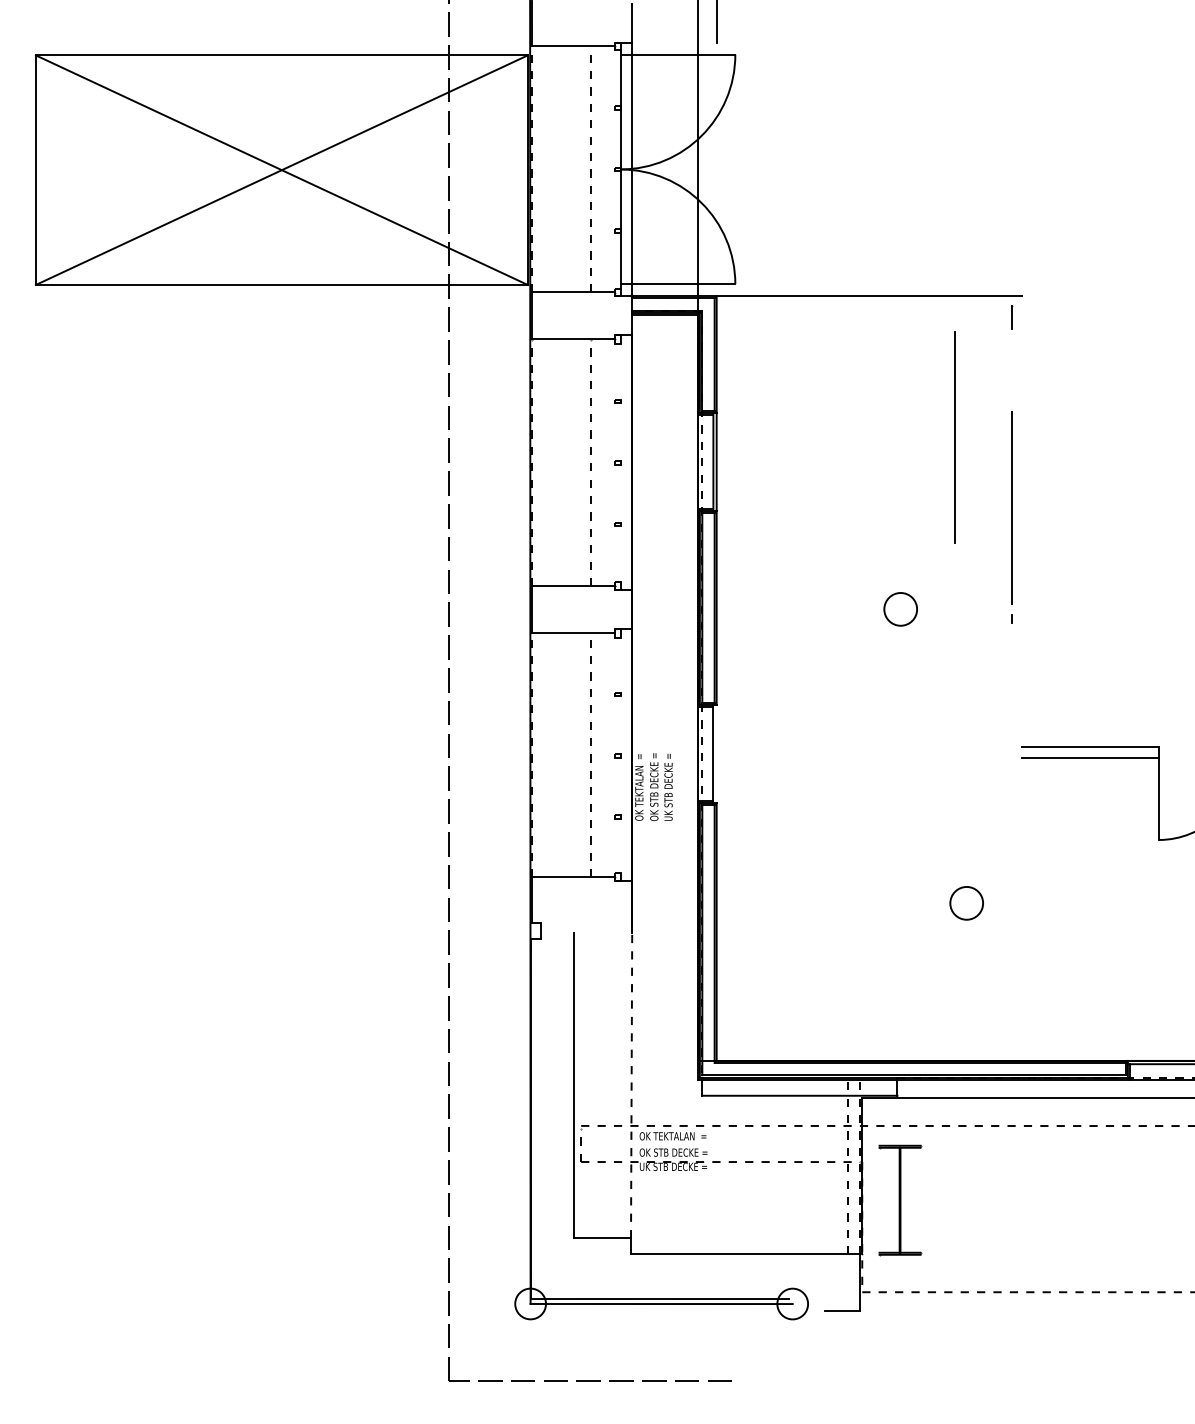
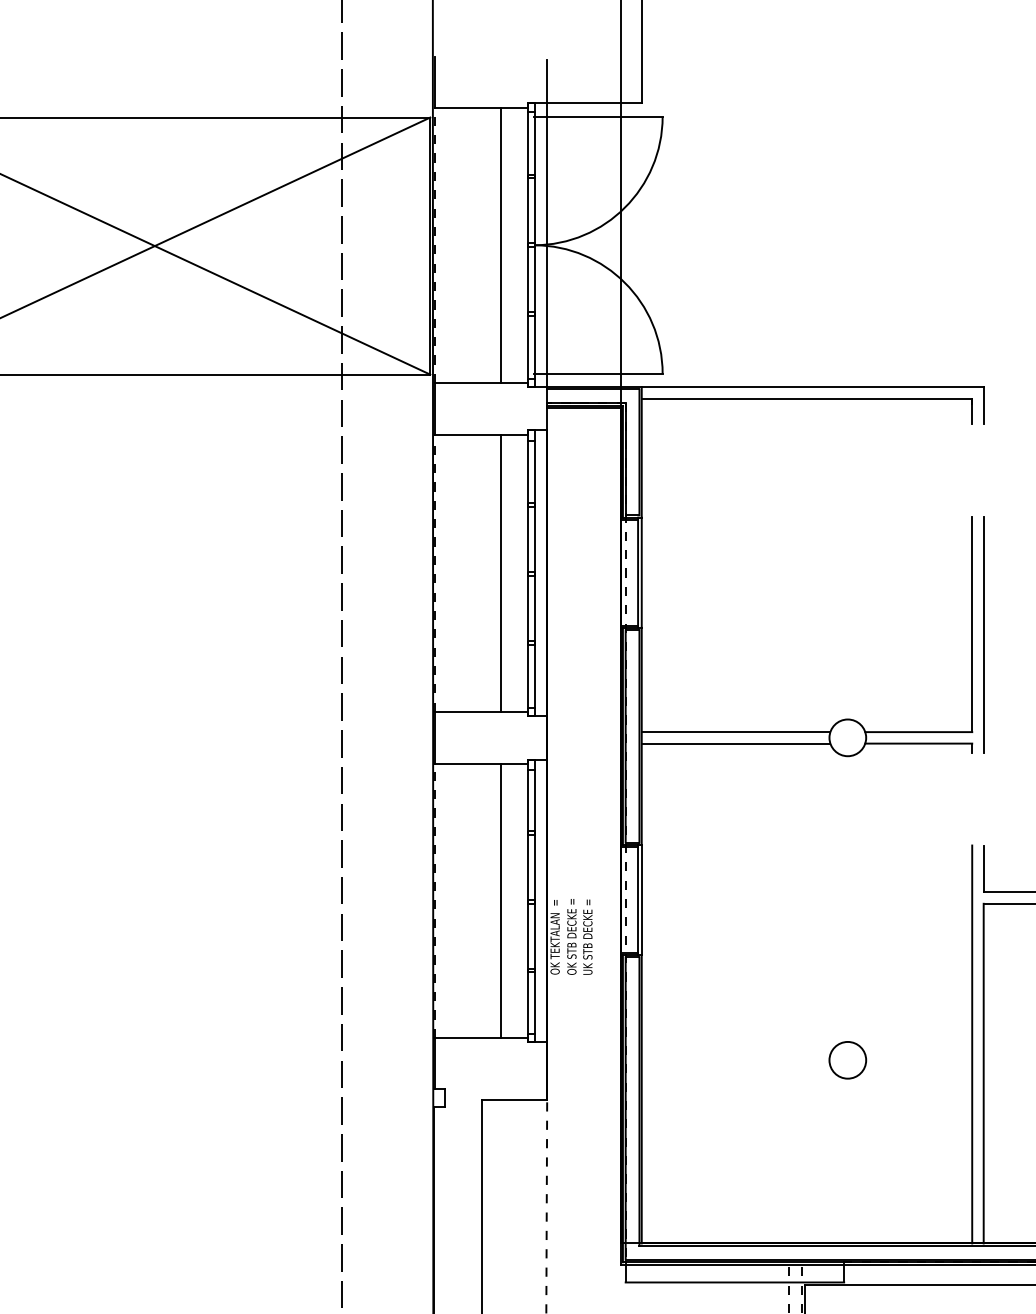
line: (674, 42) -> (594, 103), added
line: (590, 169) -> (500, 245), dashed -> solid
line: (615, 169) -> (528, 245), added
line: (863, 306) -> (806, 398), added
line: (1022, 312) -> (984, 405), added
line: (954, 437) -> (983, 634), moved
line: (590, 462) -> (500, 573), dashed -> solid
line: (615, 463) -> (528, 574), added
line: (620, 463) -> (534, 574), added
line: (800, 604) -> (735, 732), added
line: (963, 604) -> (918, 732), added
line: (800, 614) -> (735, 743), added
line: (963, 614) -> (918, 743), added
line: (1022, 726) -> (984, 868), added
line: (590, 754) -> (500, 900), dashed -> solid
line: (716, 754) -> (641, 900), added
line: (615, 755) -> (528, 901), added
line: (620, 755) -> (534, 901), added
line: (1011, 882) -> (971, 1043), added
circle: (966, 903) -> (847, 1060), moved
line: (1022, 908) -> (984, 1072), added
line: (602, 932) -> (513, 1099), added

